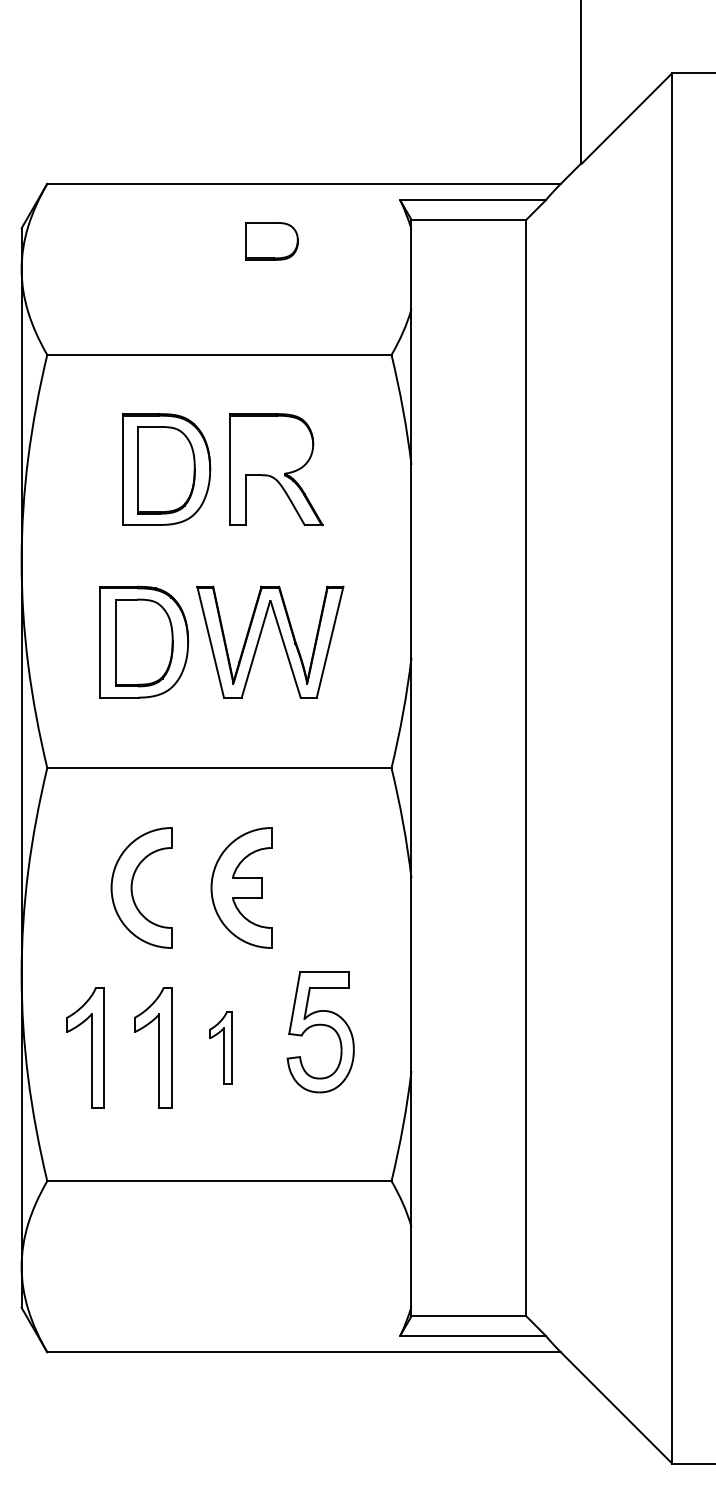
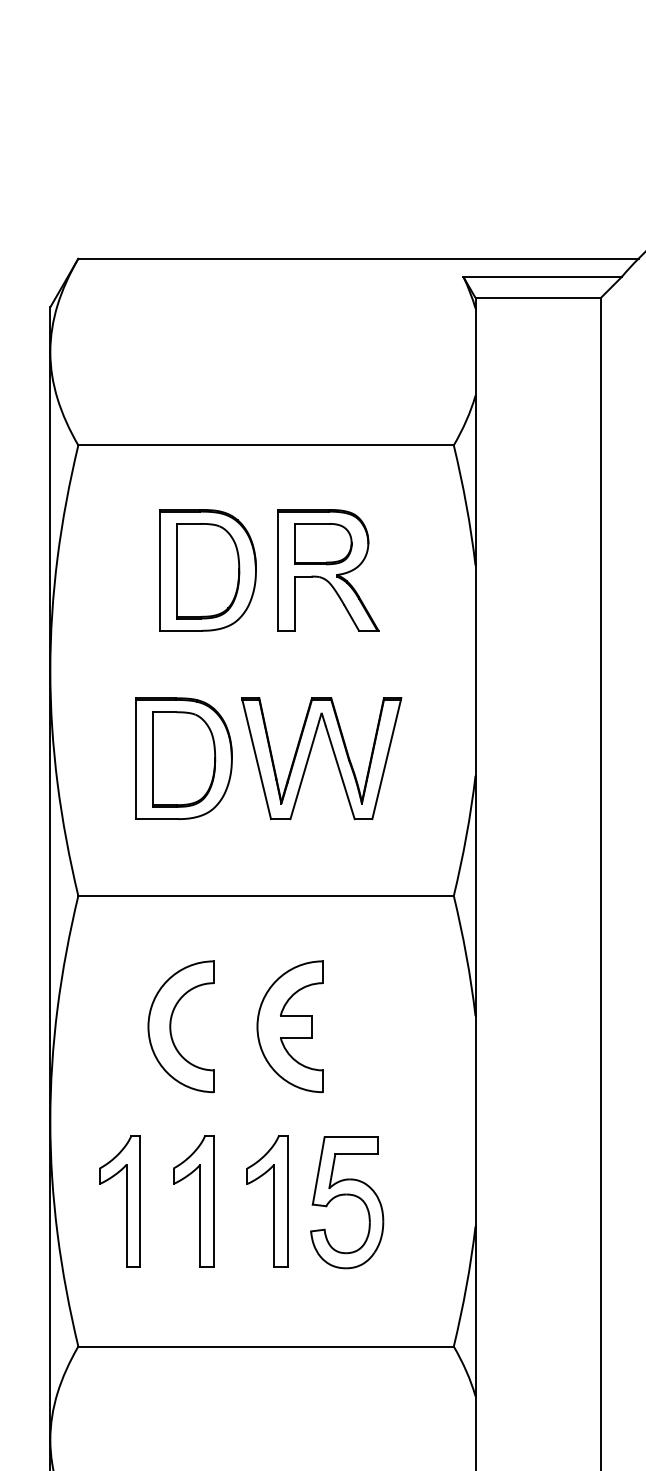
part: (271, 241) -> (322, 544), moved
part: (320, 1025) -> (346, 1195), moved
part: (220, 1047) -> (267, 1200), size x1.67

